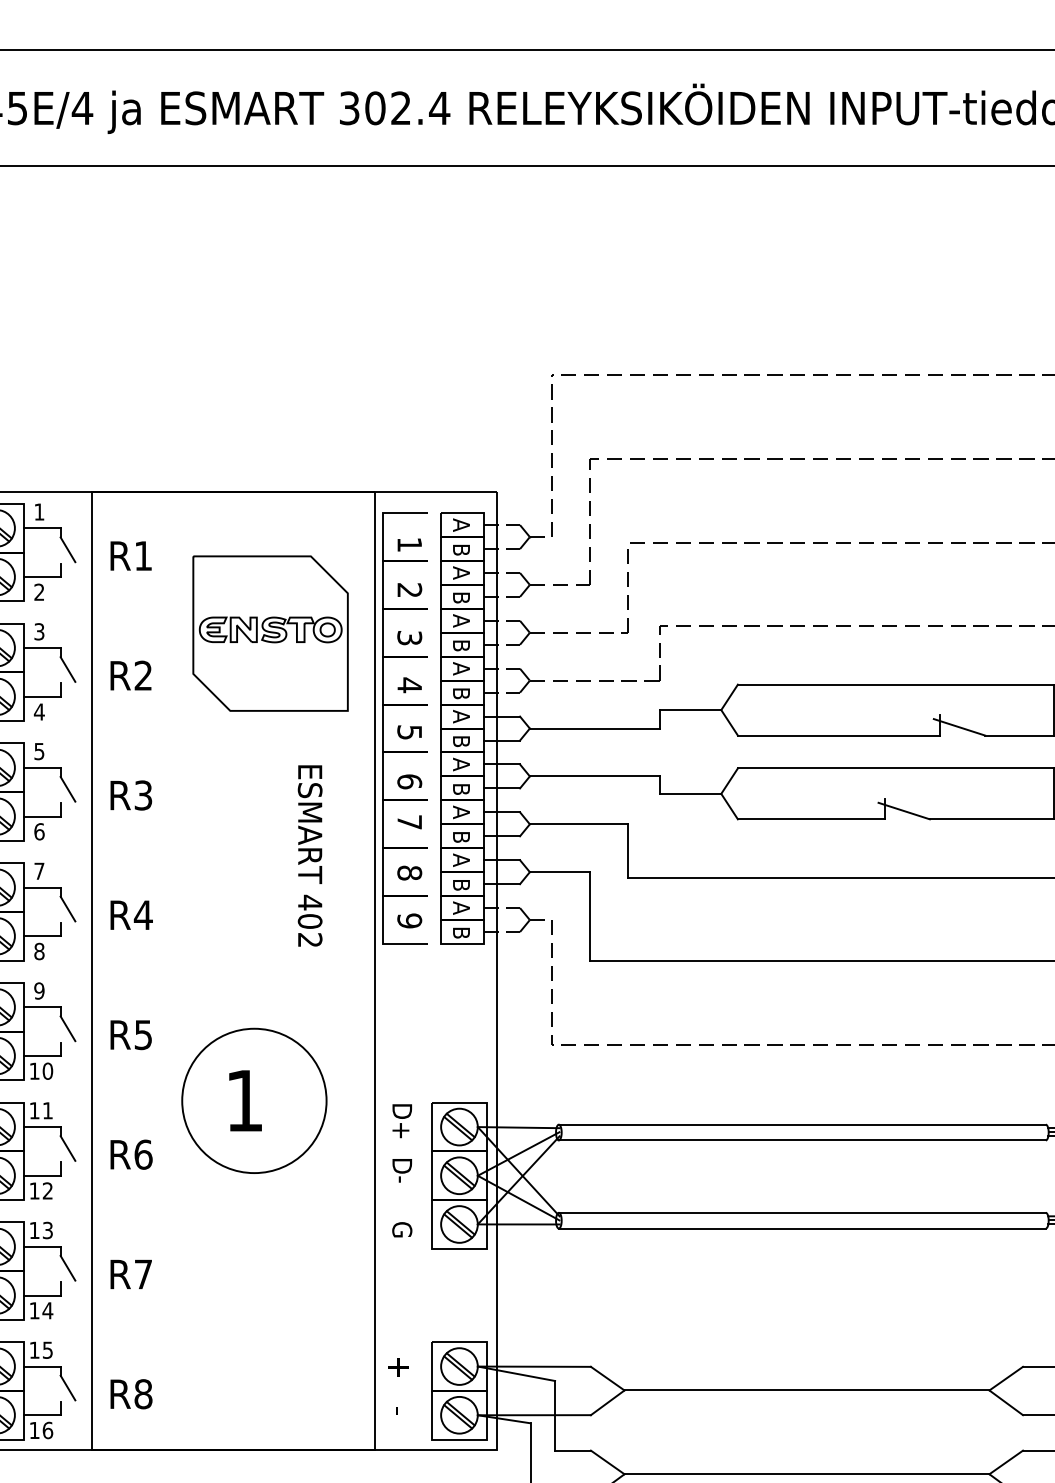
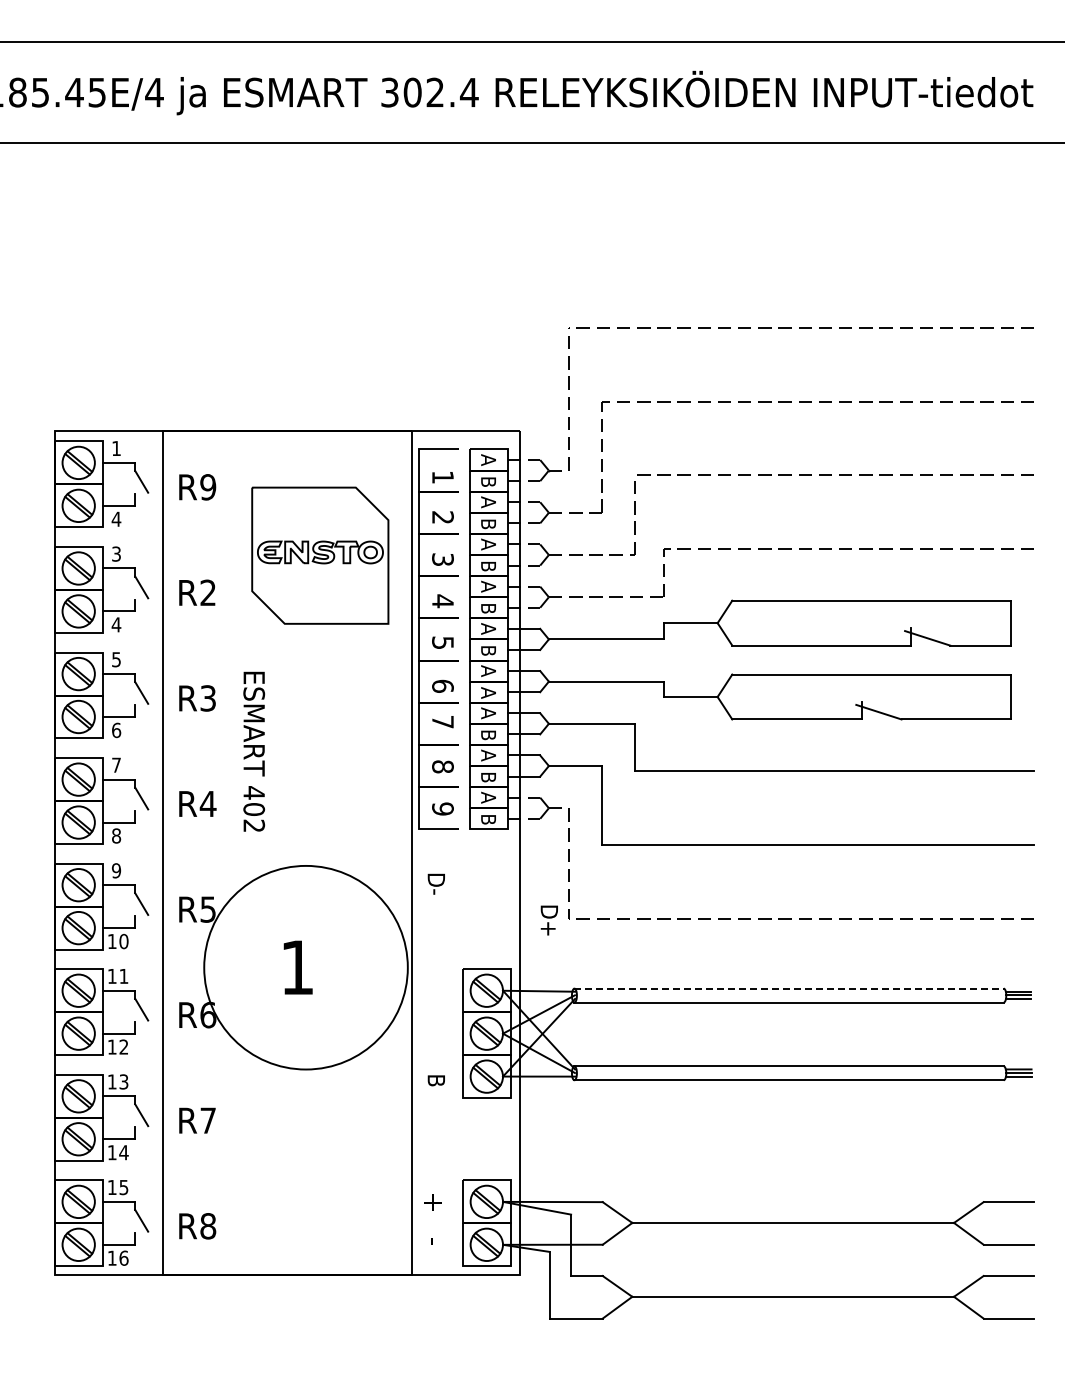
text: (143, 556) -> (208, 487), R1 -> R9
text: (39, 591) -> (116, 518), 2 -> 4
text: (461, 788) -> (488, 692), B -> A
text: (310, 855) -> (254, 751), moved
circle: (253, 1100) -> (305, 967), size x1.6
text: (401, 1121) -> (548, 920), moved
line: (802, 1124) -> (789, 988), solid -> dashed
text: (401, 1169) -> (435, 883), moved
text: (402, 1228) -> (436, 1080), G -> B

